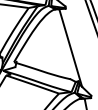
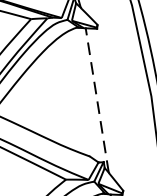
line: (70, 47) -> (97, 99), solid -> dashed

